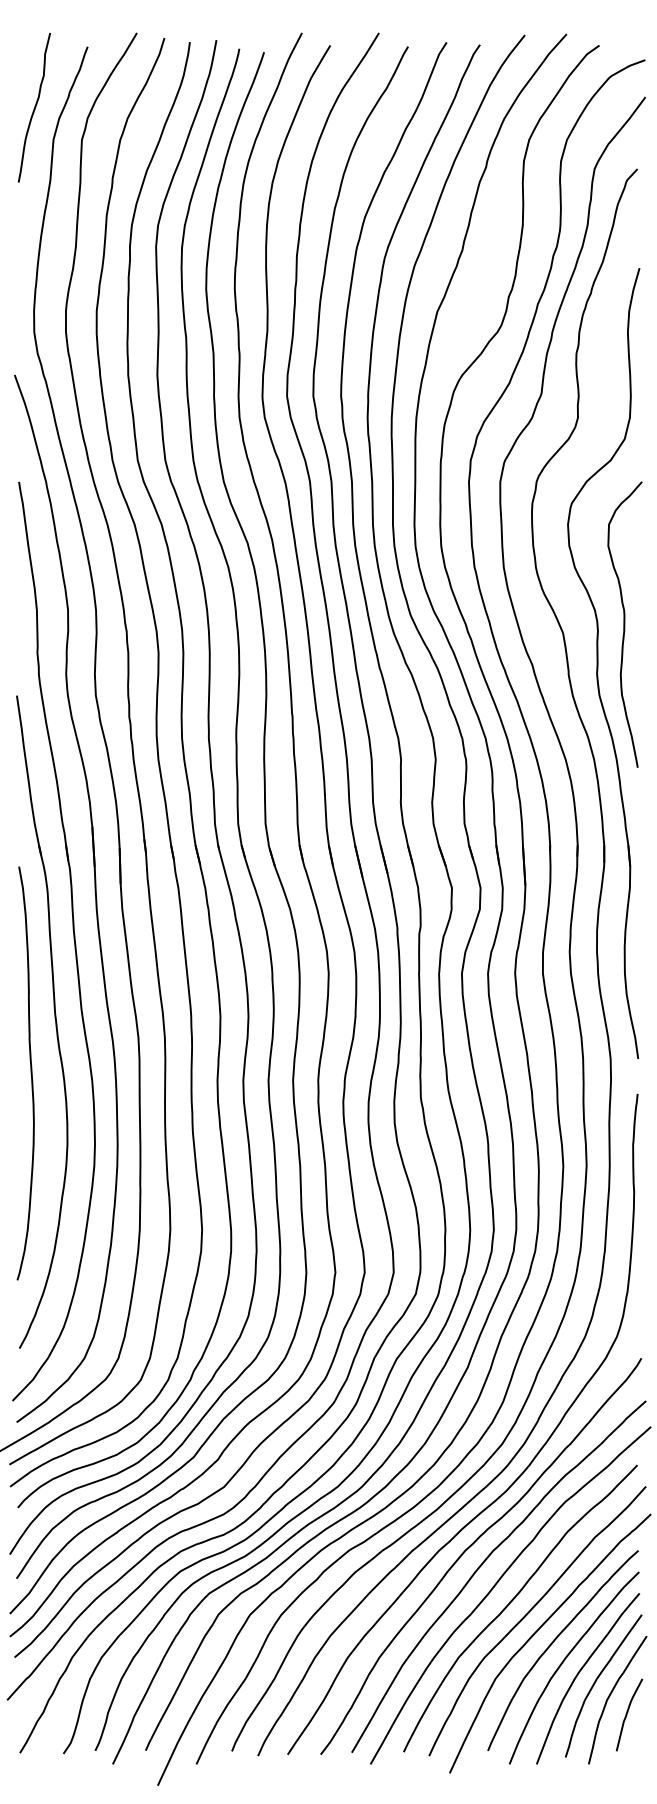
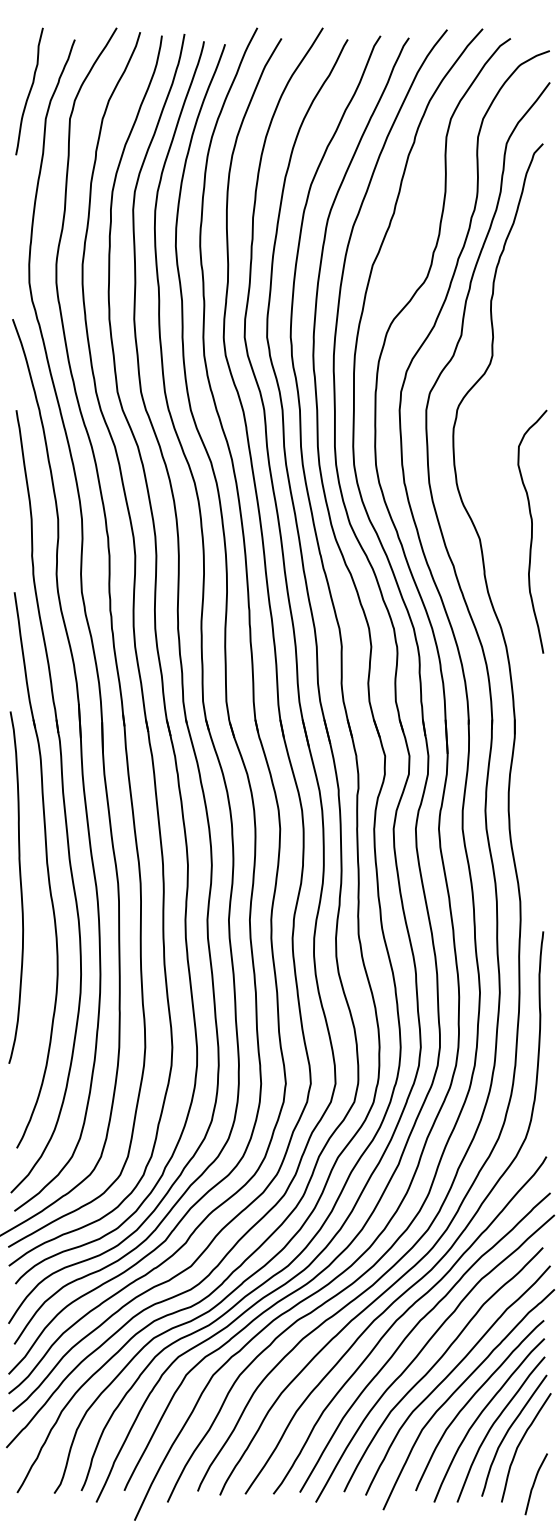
part: (603, 663) -> (514, 564), removed
curve: (30, 1073) -> (20, 887), moved
curve: (627, 1714) -> (534, 1483), moved

